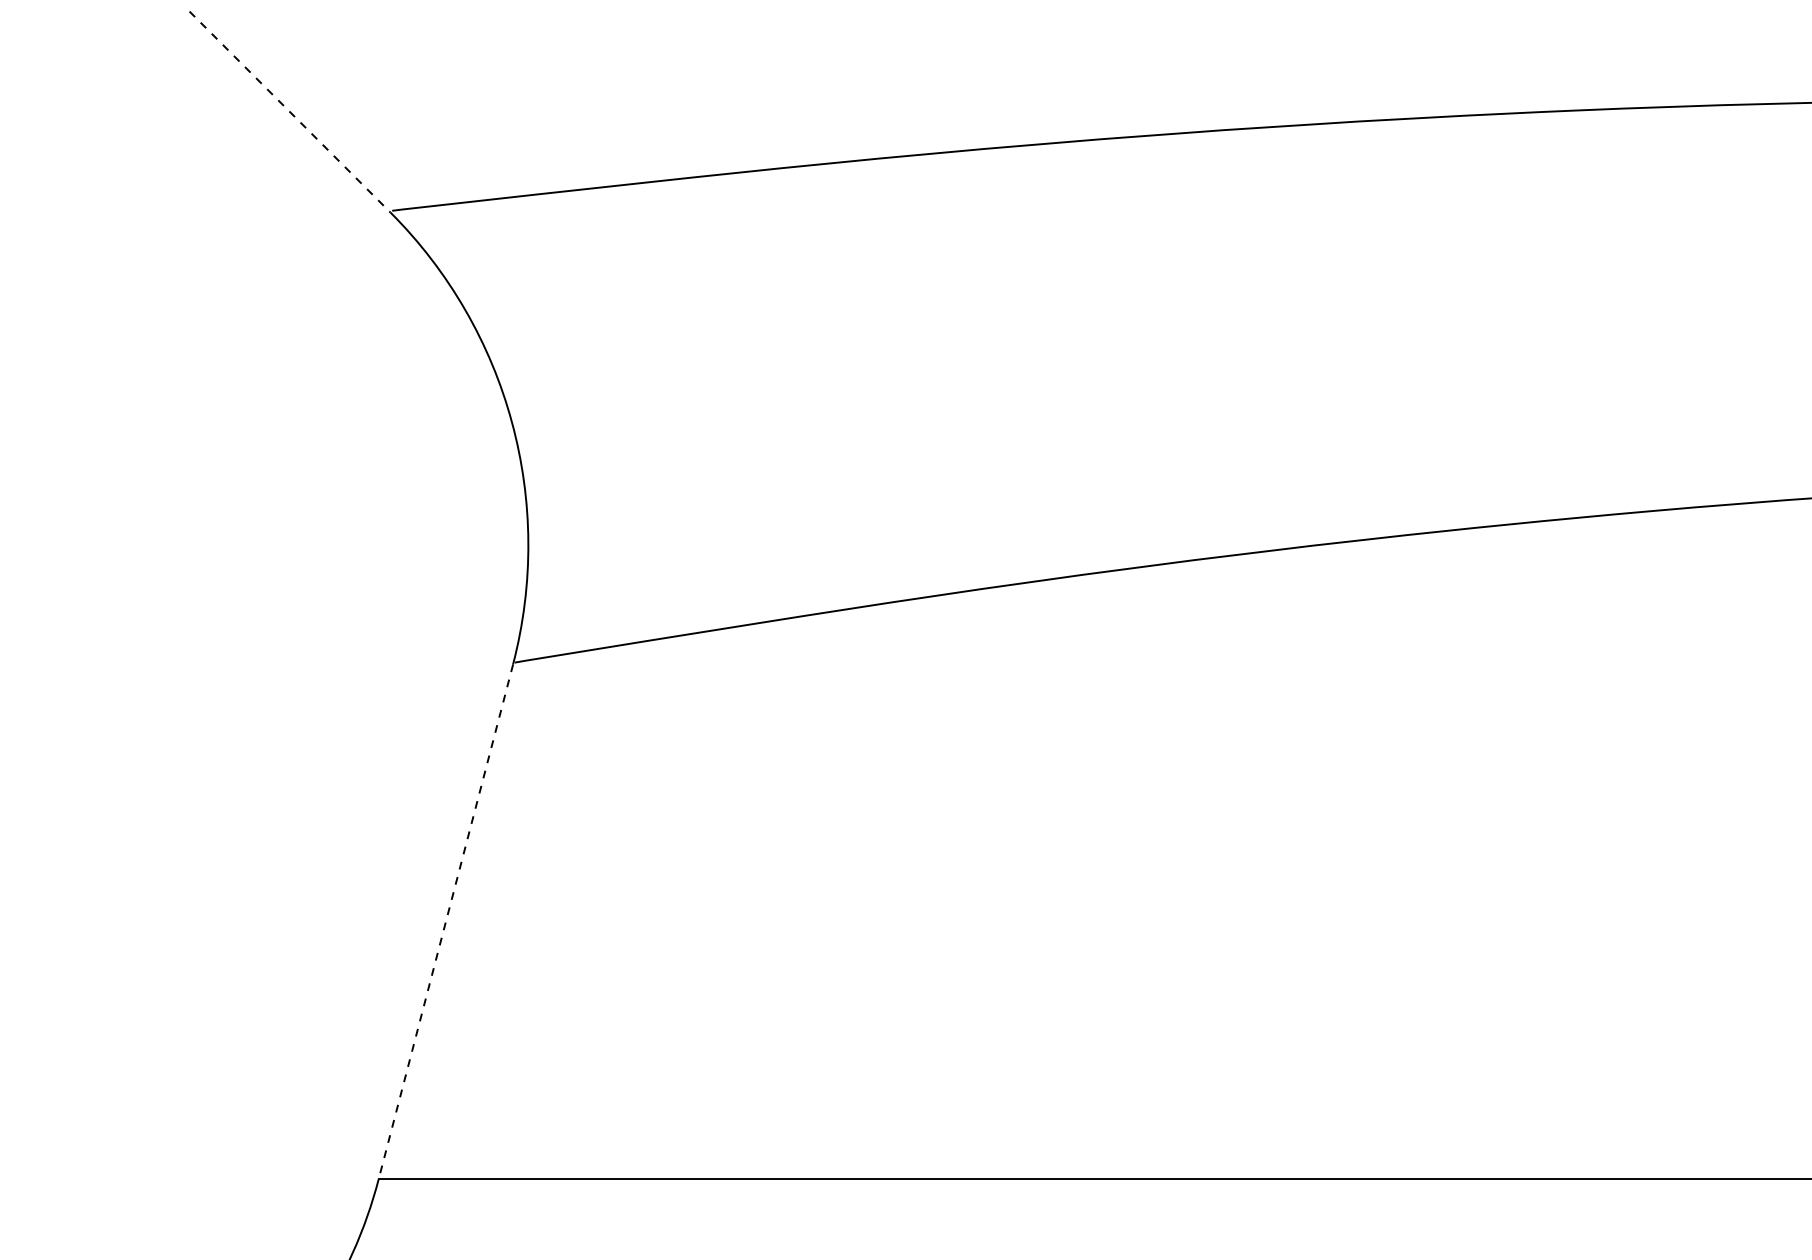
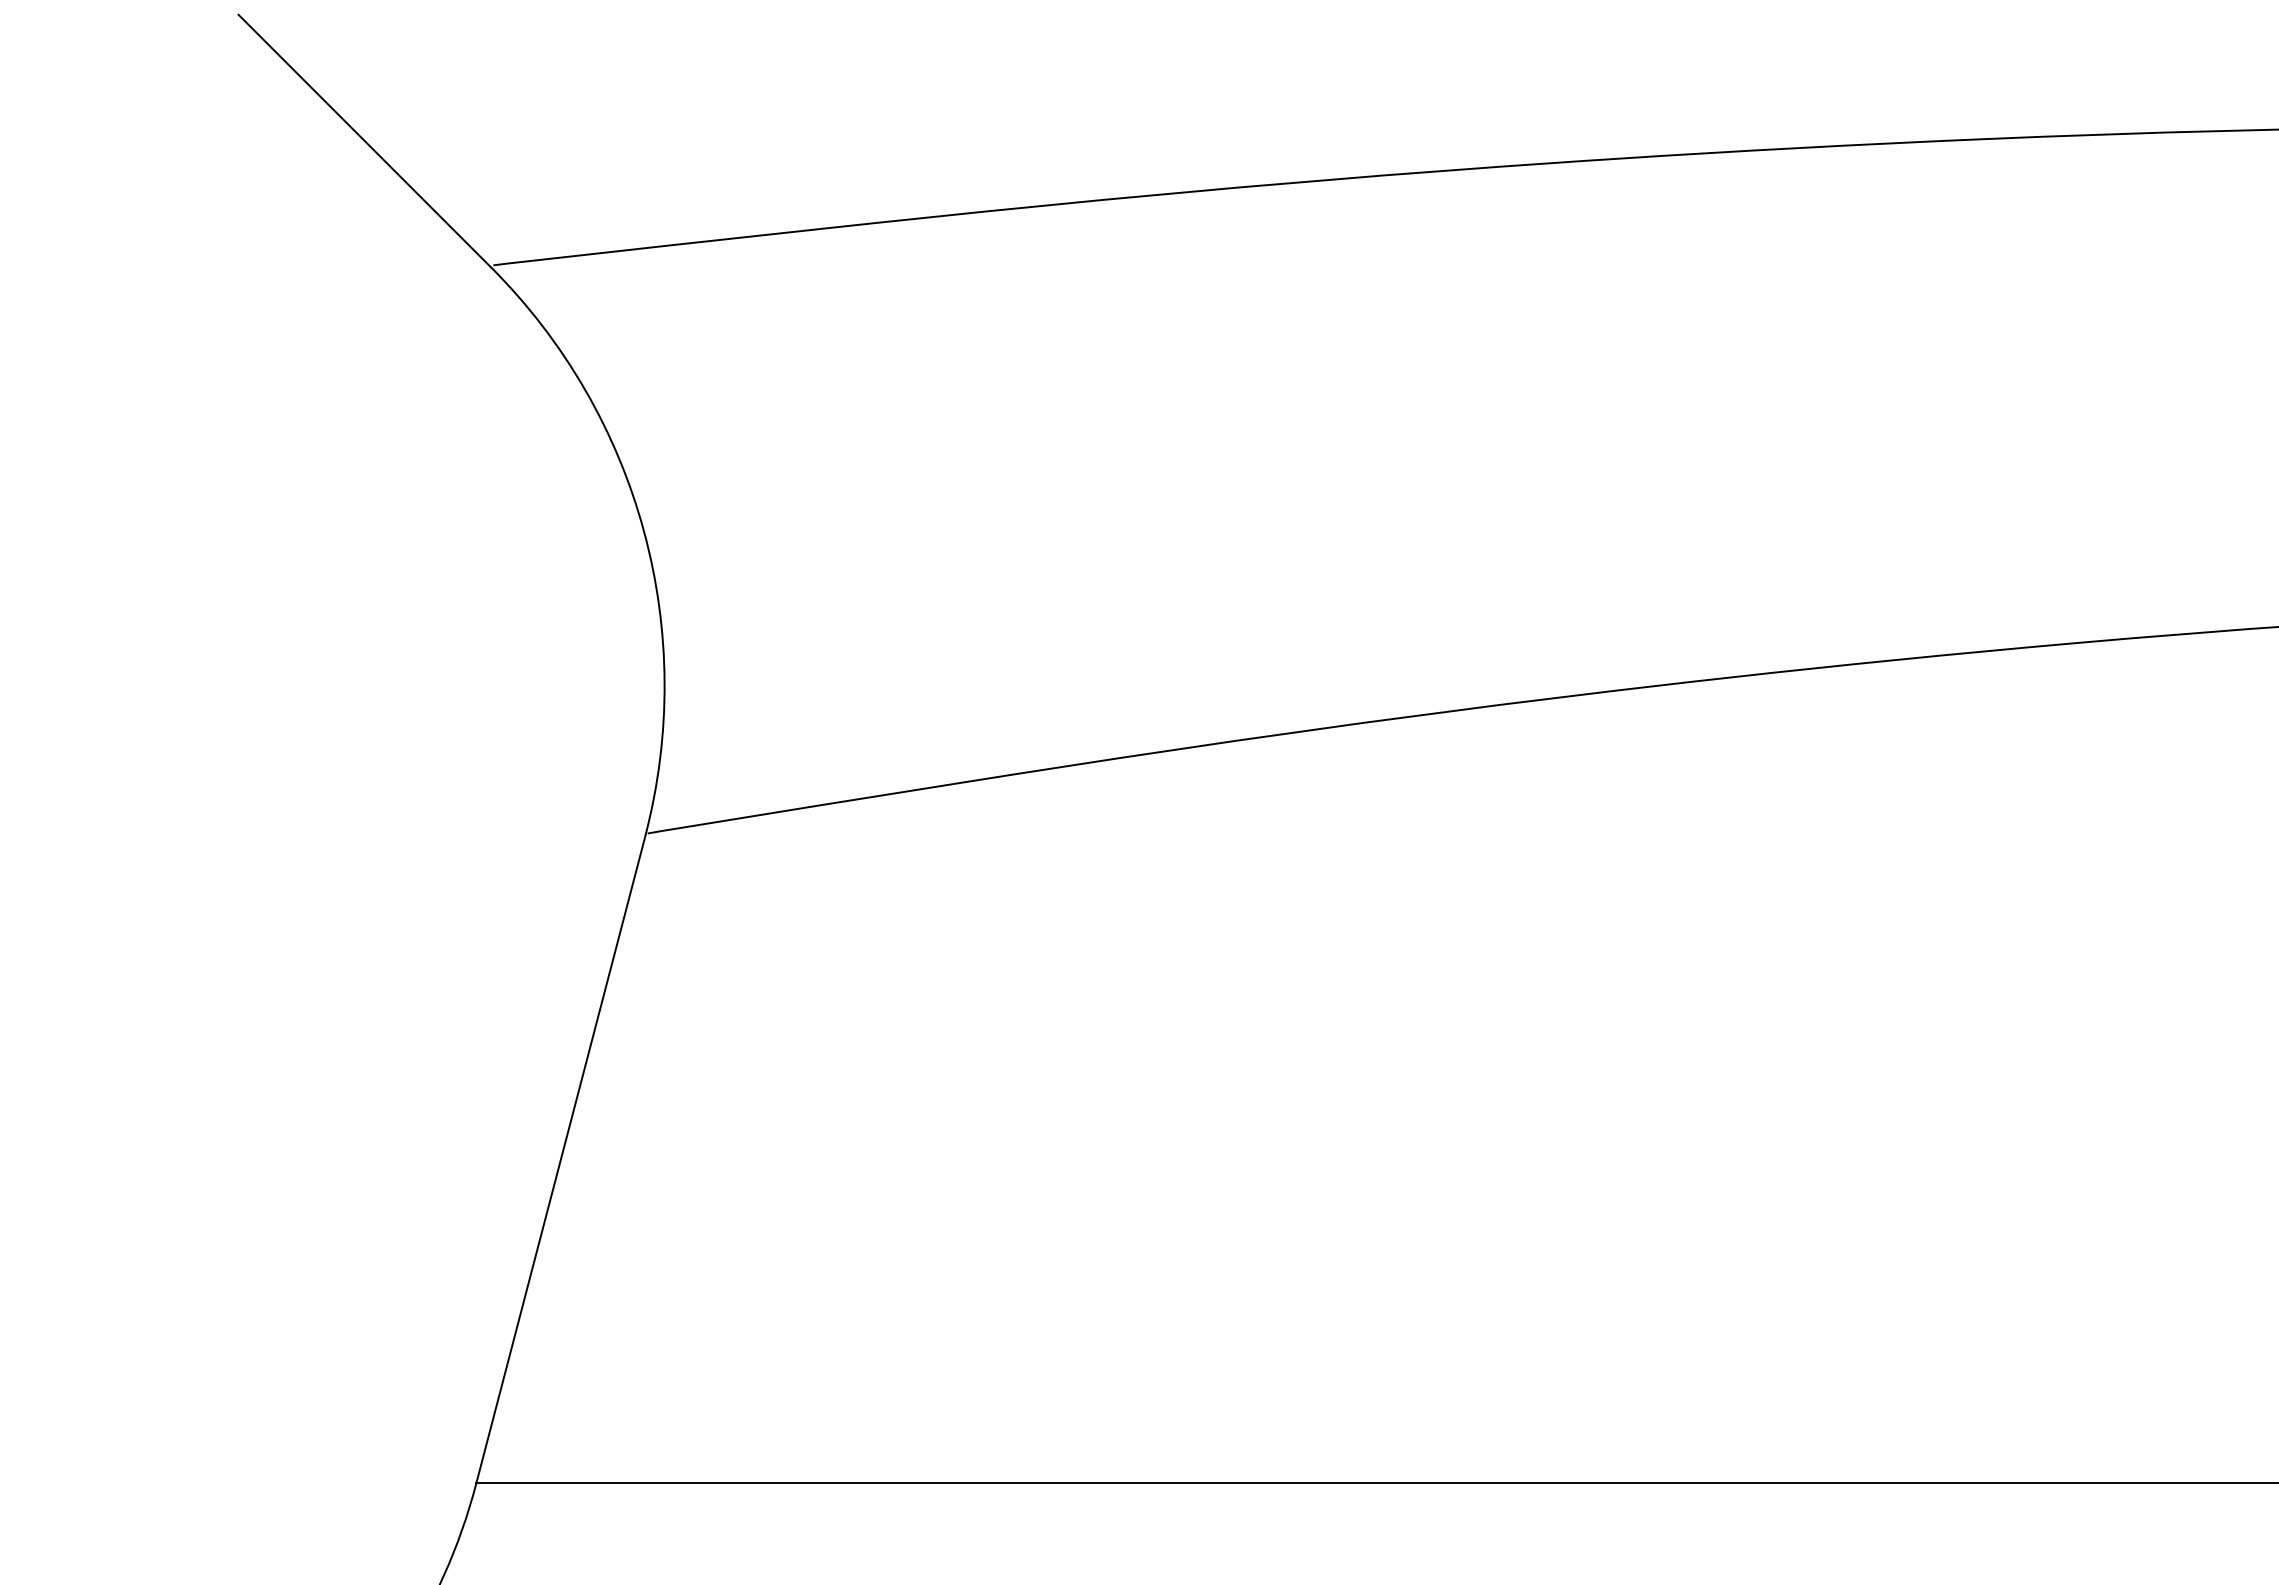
line: (289, 112) -> (364, 141), dashed -> solid
line: (445, 921) -> (560, 1159), dashed -> solid

